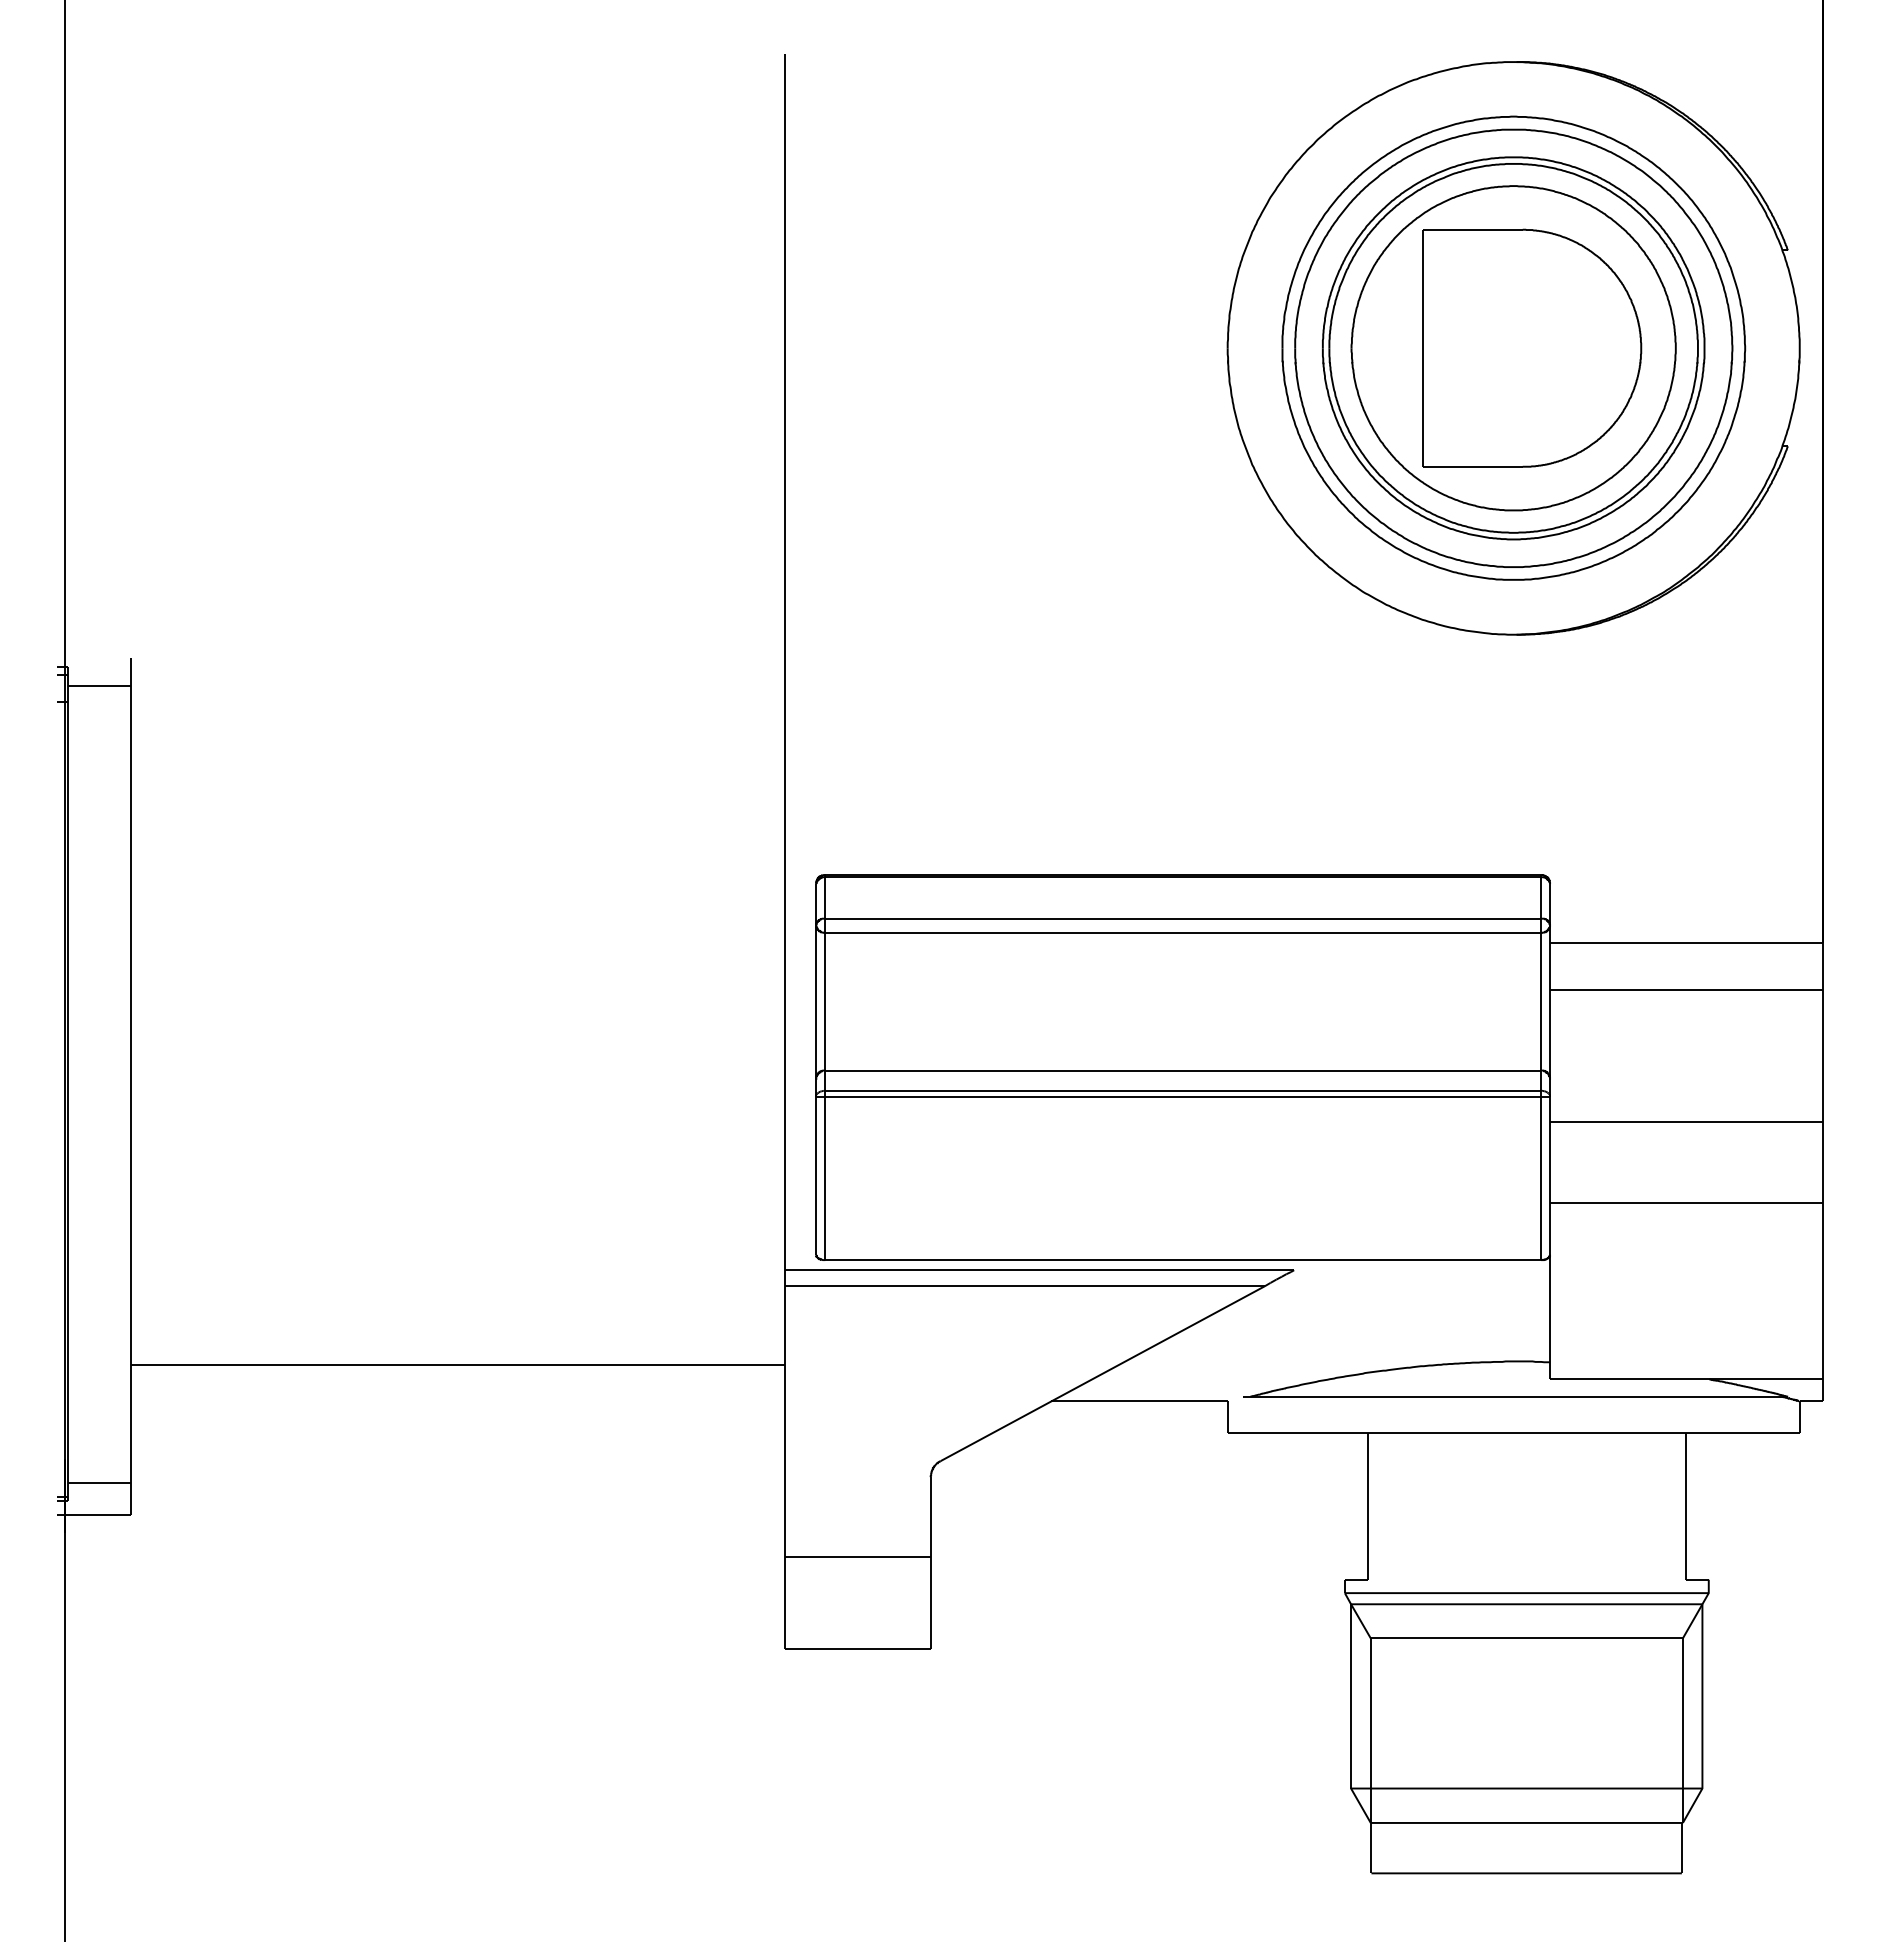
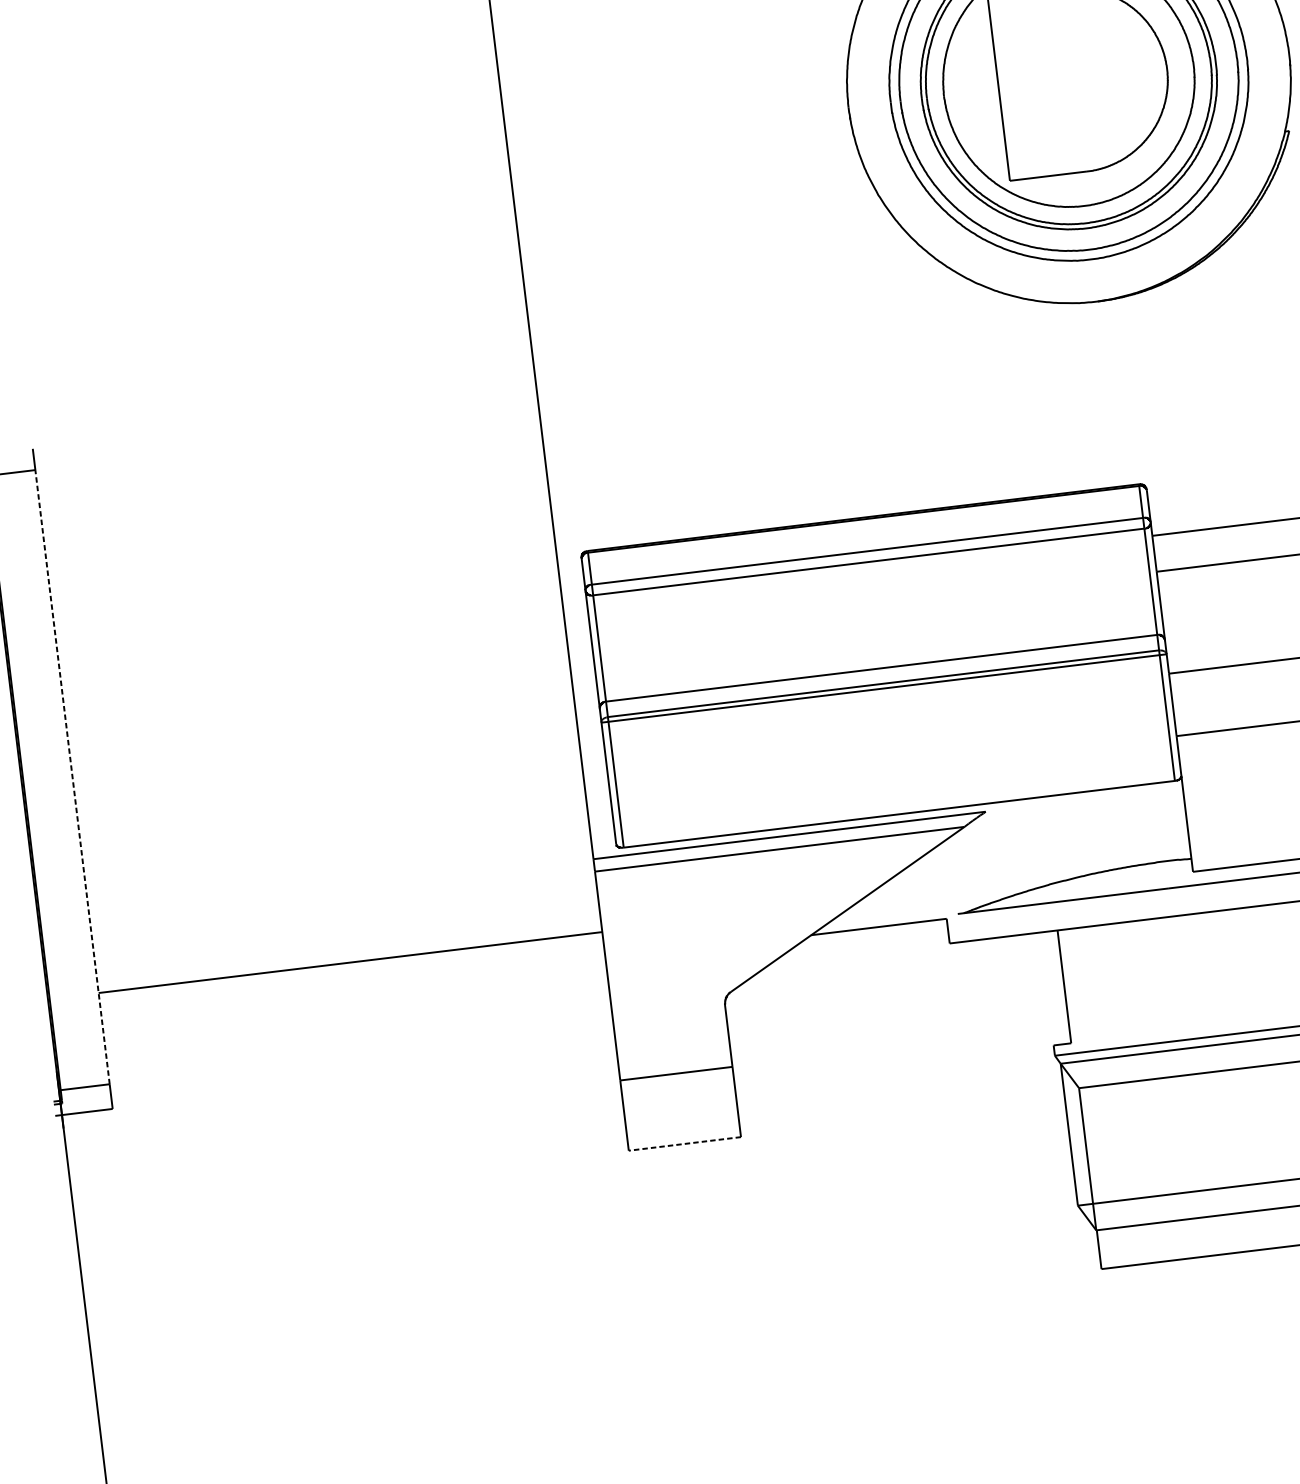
line: (131, 1084) -> (72, 777), solid -> dashed
line: (857, 1648) -> (684, 1143), solid -> dashed

